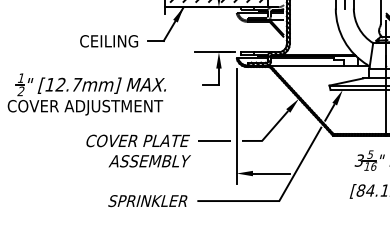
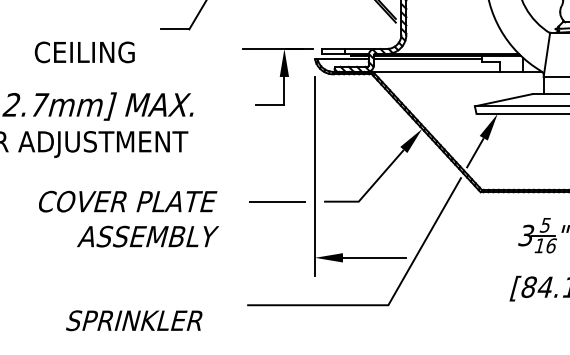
text: (109, 41) -> (85, 52), moved
text: (138, 150) -> (128, 218), moved
text: (147, 201) -> (133, 321), moved

